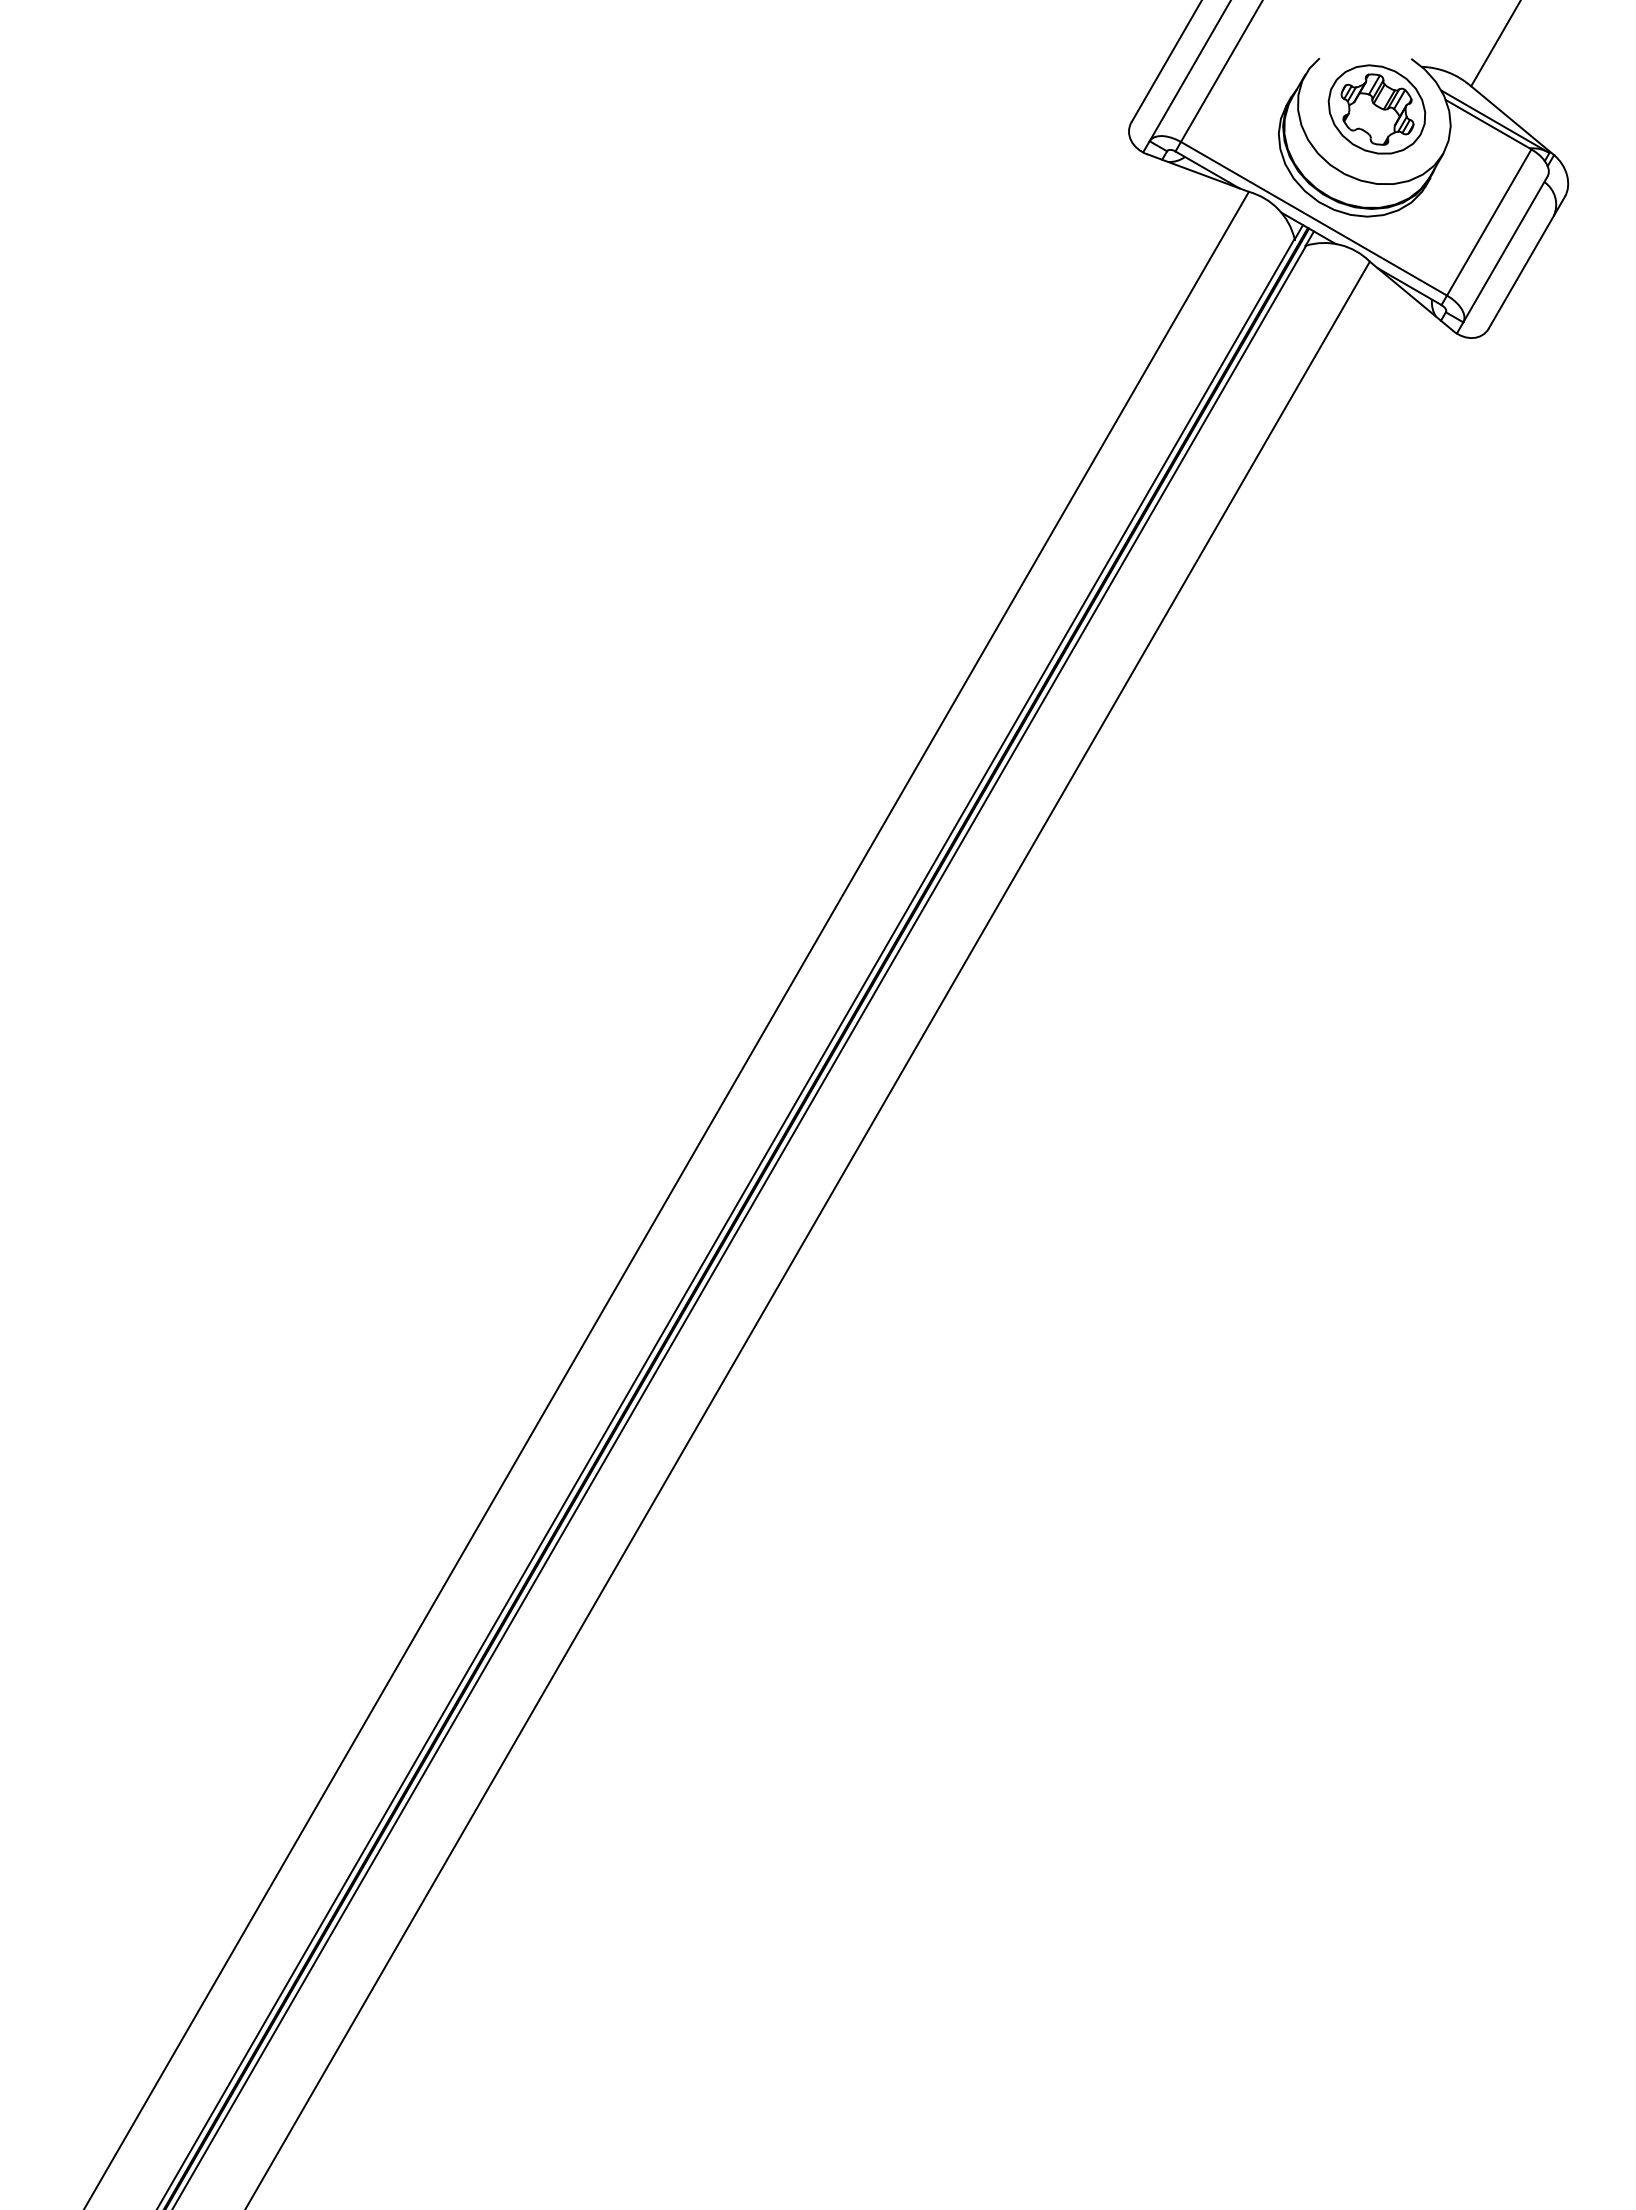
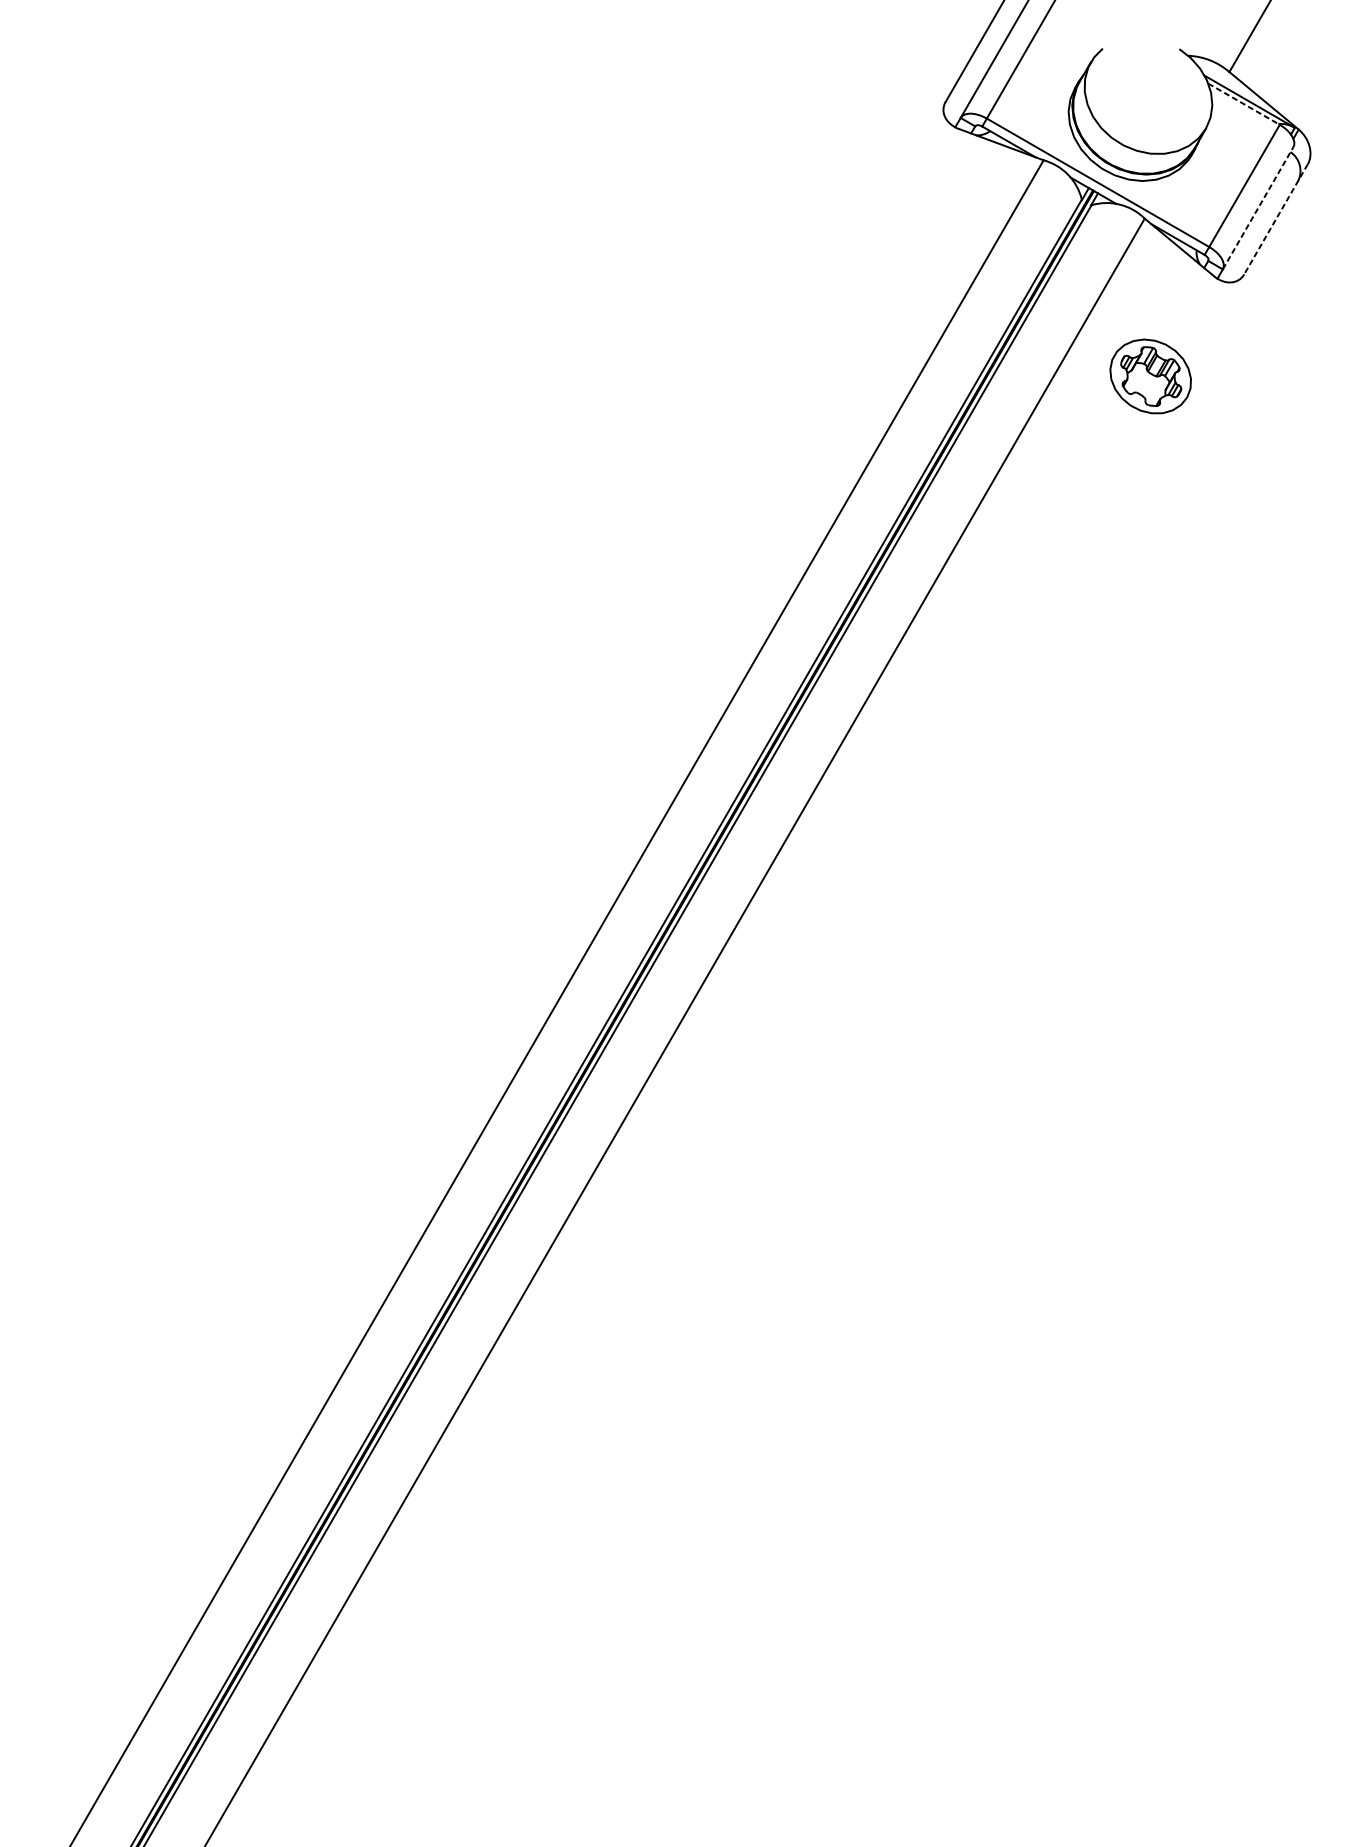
part: (1376, 109) -> (1150, 376), moved
line: (1489, 124) -> (1244, 103), solid -> dashed
line: (1505, 248) -> (1258, 207), solid -> dashed
line: (1526, 262) -> (1275, 219), solid -> dashed

